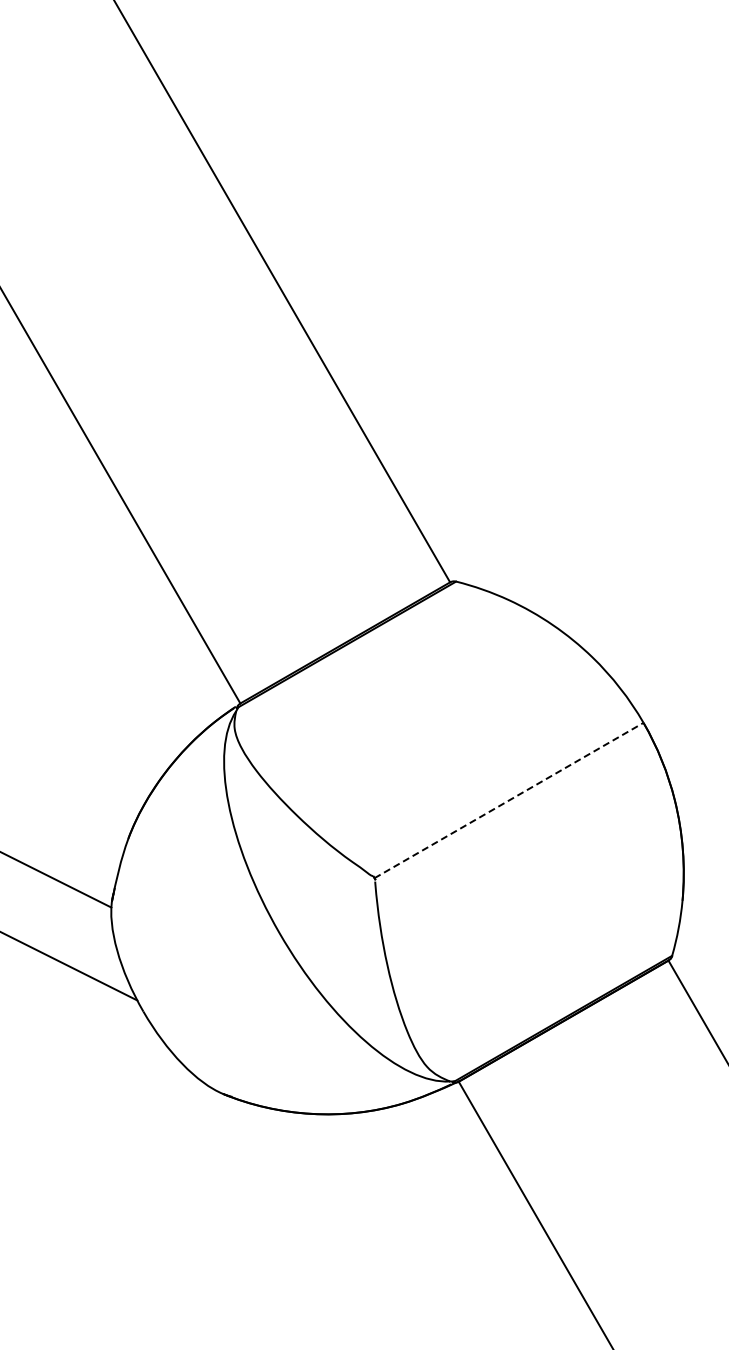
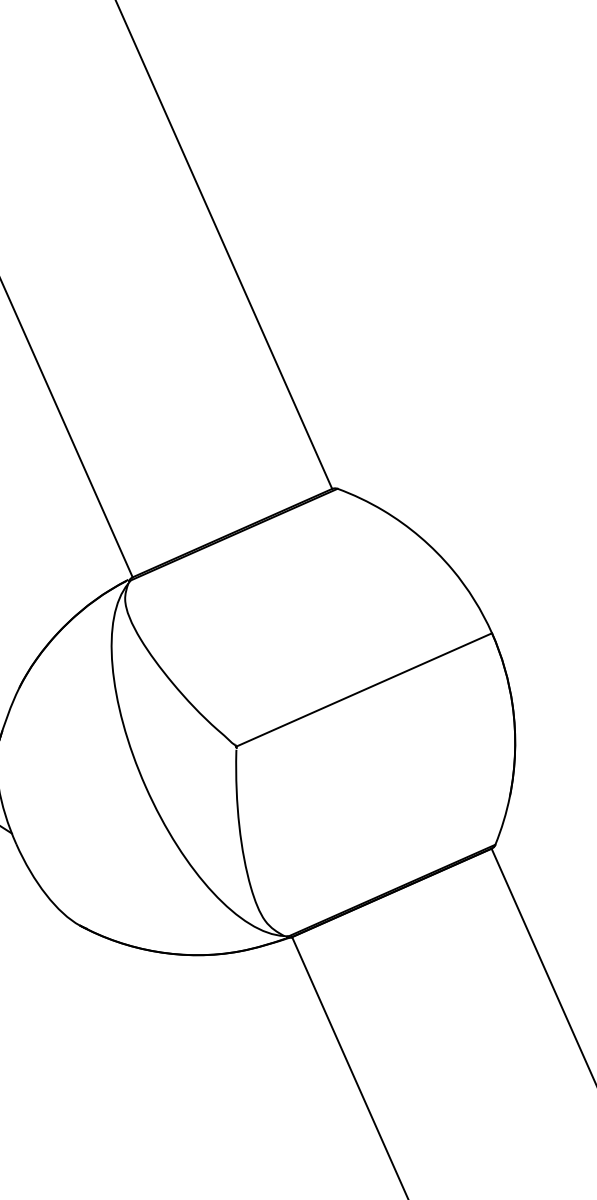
line: (509, 800) -> (364, 690), dashed -> solid

